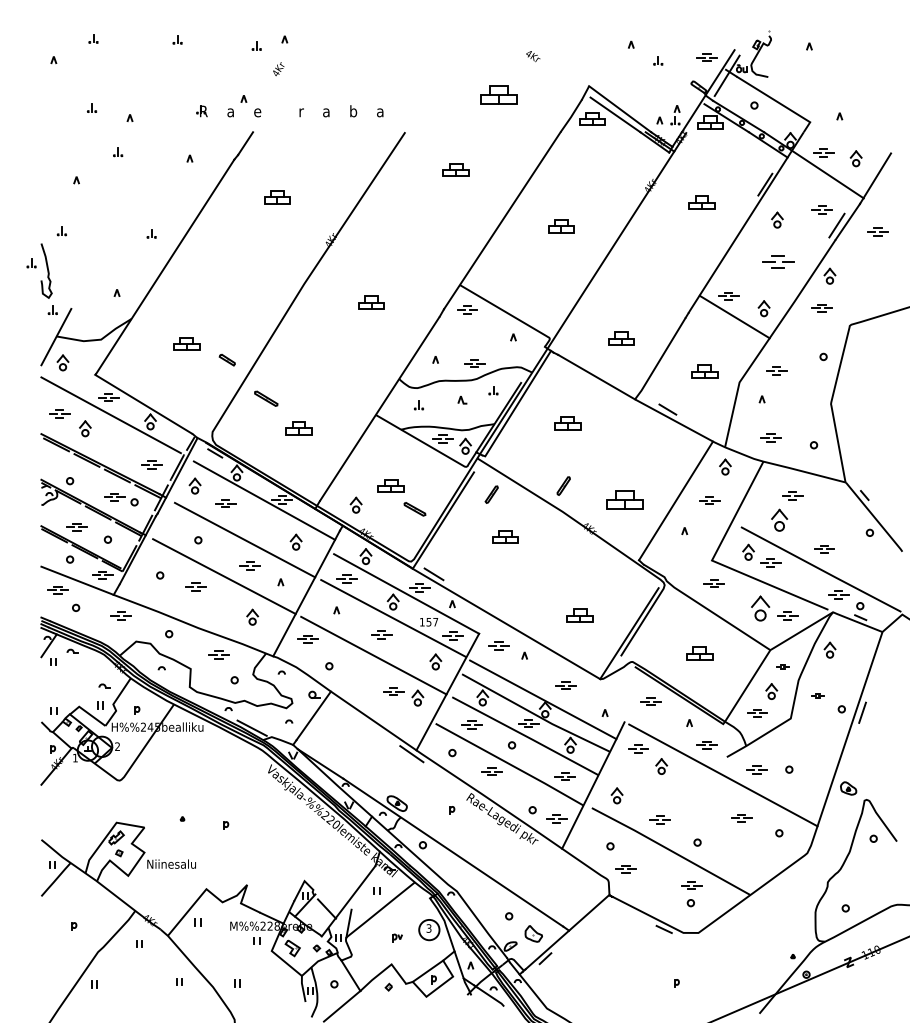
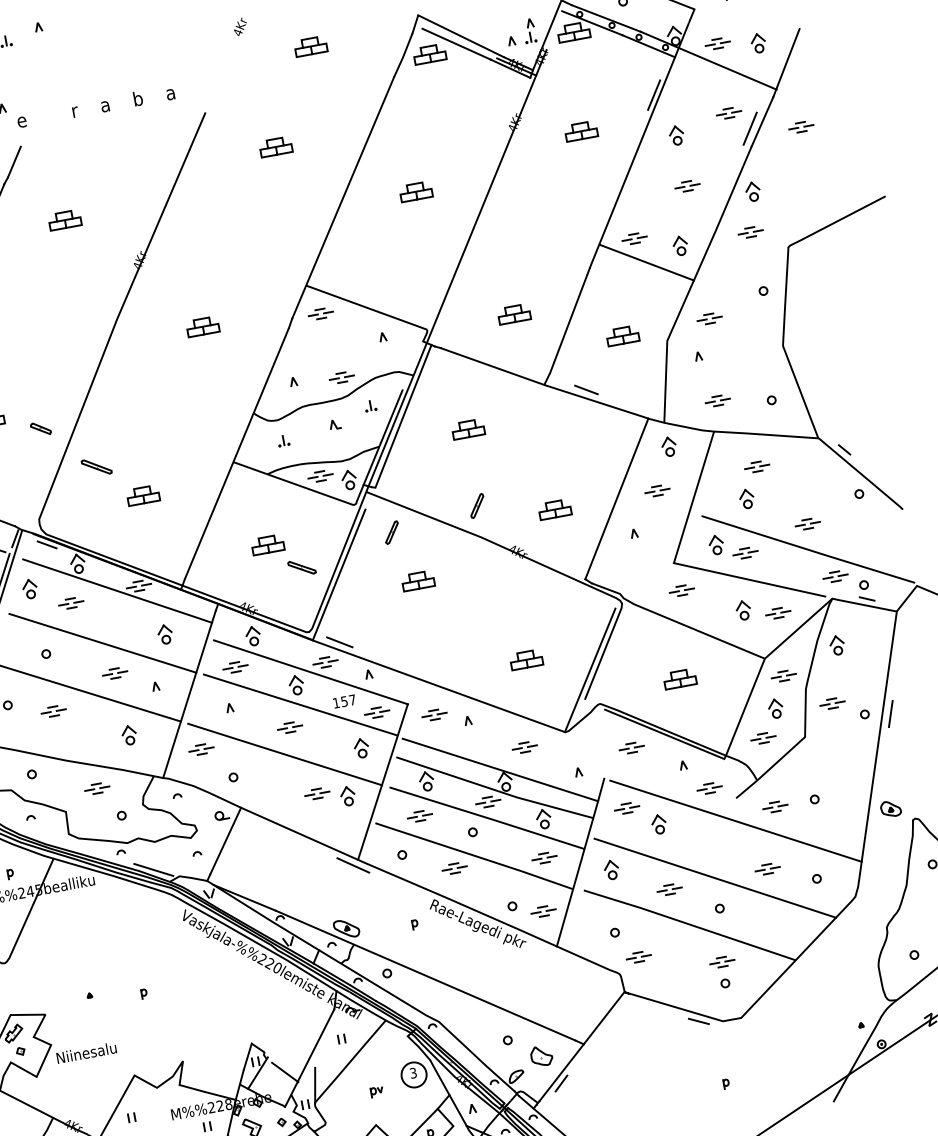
text: (278, 69) -> (240, 27), moved
part: (498, 95) -> (310, 46), size x0.71
part: (778, 262) -> (687, 186), size x0.62
part: (624, 500) -> (554, 509), size x0.71
part: (355, 504) -> (228, 575), removed
part: (779, 519) -> (746, 498), size x0.71
part: (760, 608) -> (743, 610), size x0.62
part: (782, 666) -> (783, 675), size x1.67
part: (817, 695) -> (832, 703), size x1.67
line: (698, 817) -> (715, 877), added

